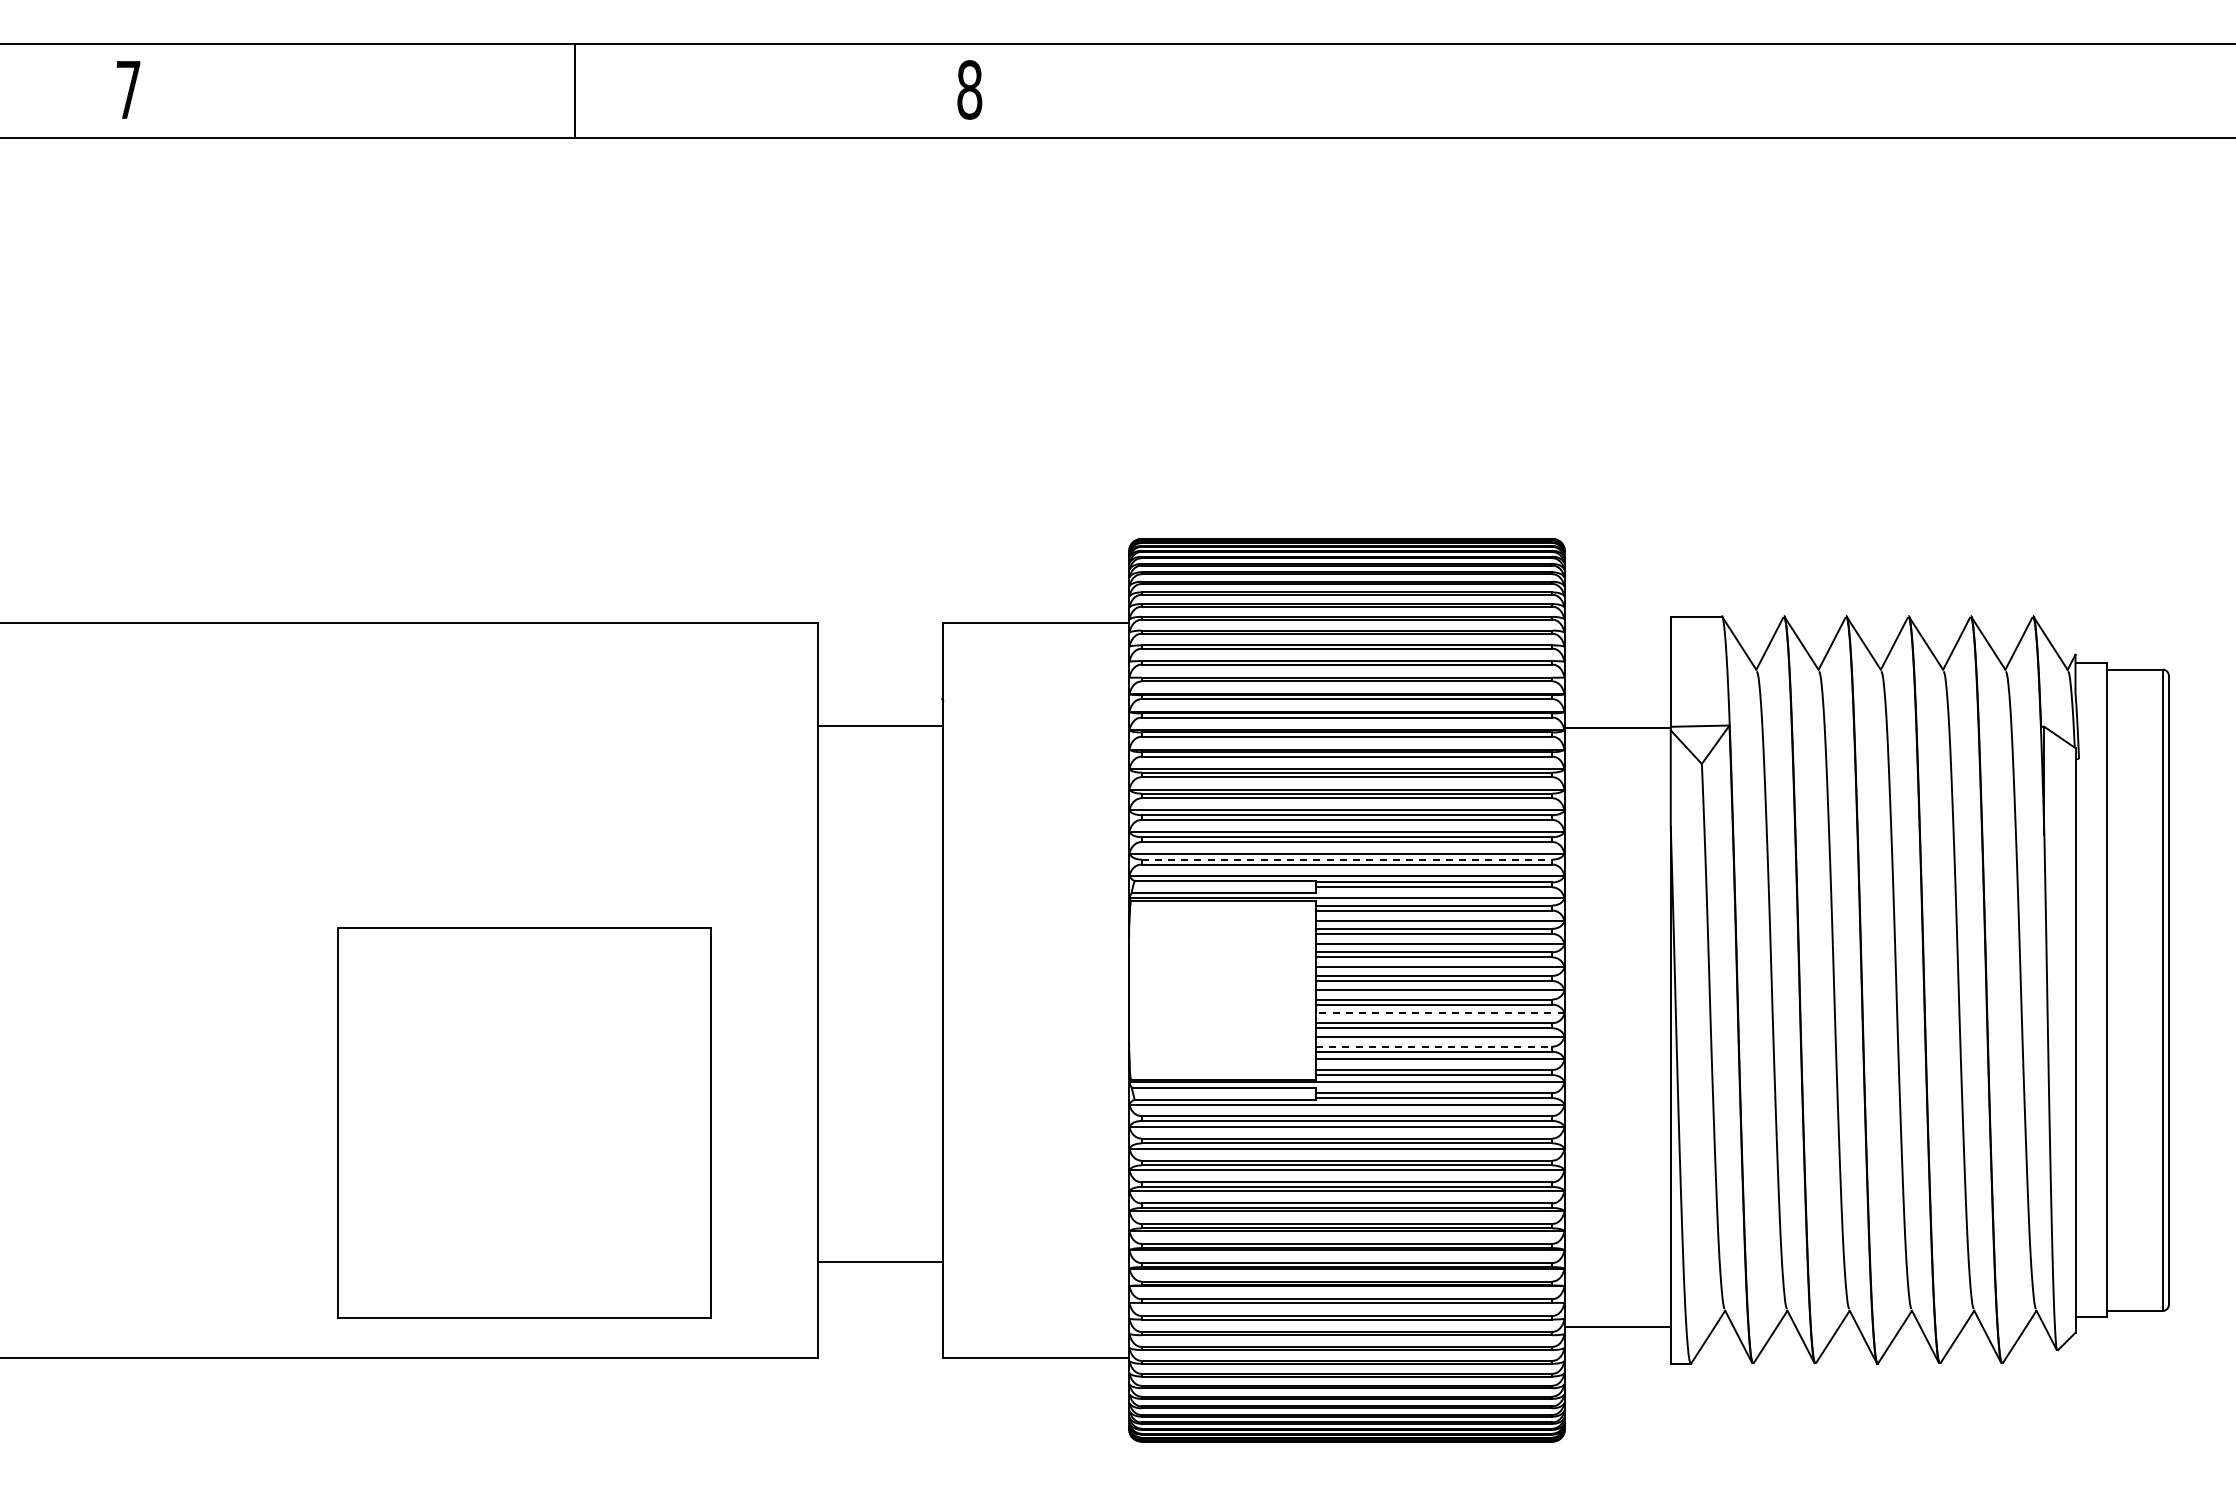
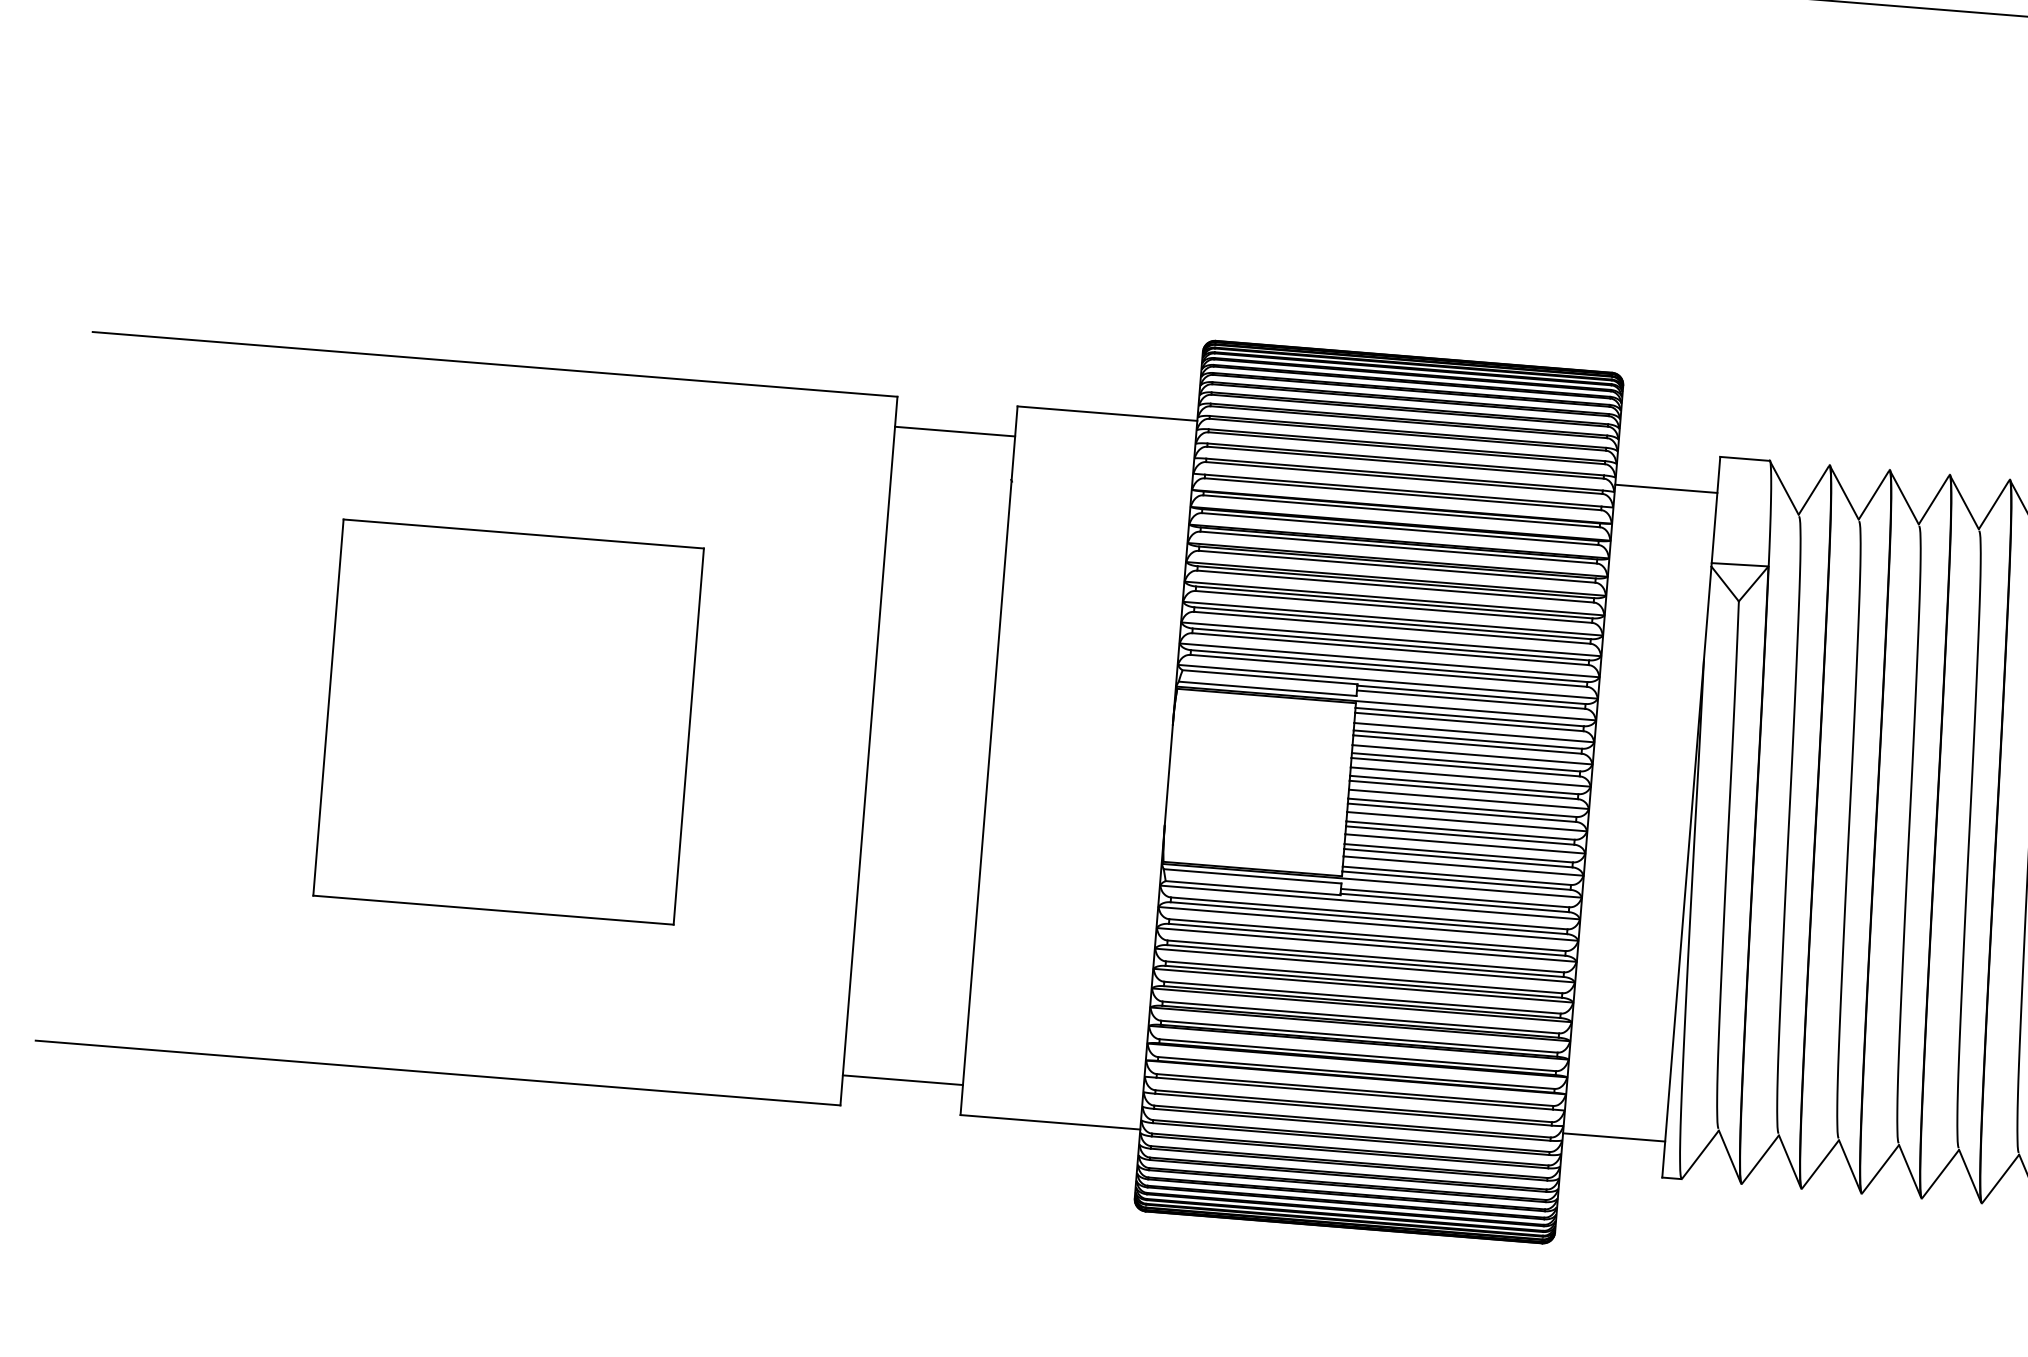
line: (880, 726) -> (955, 432), moved
line: (1617, 728) -> (1665, 489), moved
line: (1347, 859) -> (1389, 666), dashed -> solid
line: (1439, 1013) -> (1466, 821), dashed -> solid
line: (1434, 1046) -> (1459, 853), dashed -> solid
part: (524, 1122) -> (508, 721), moved
line: (880, 1261) -> (902, 1080), moved

